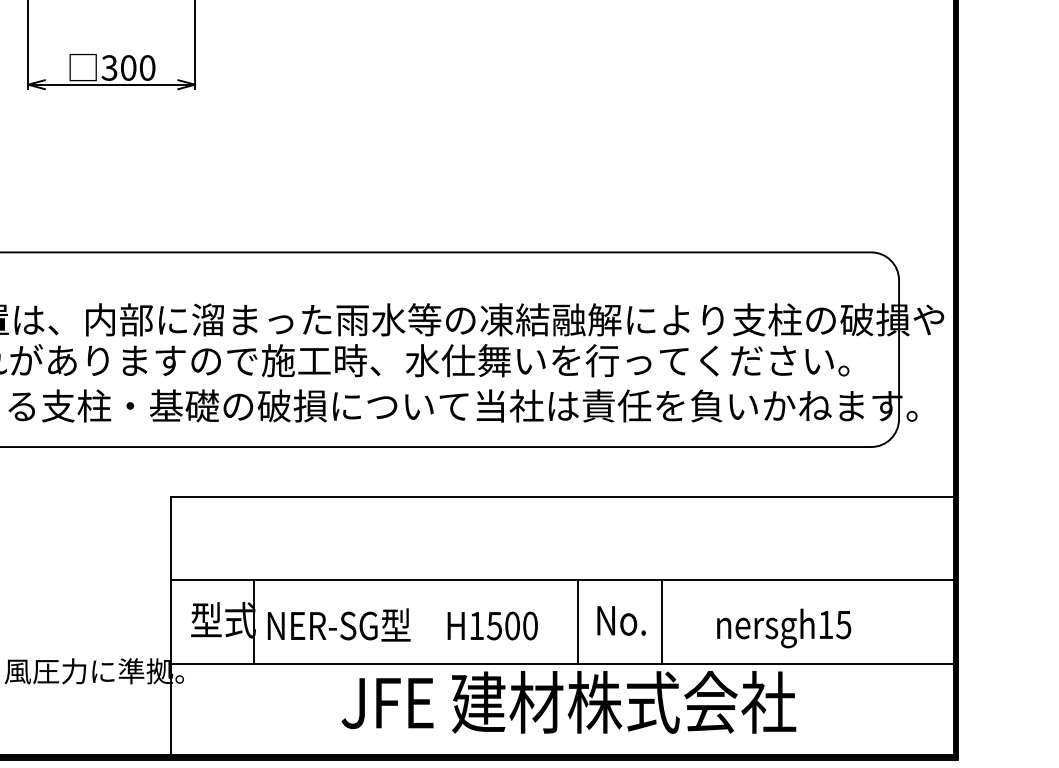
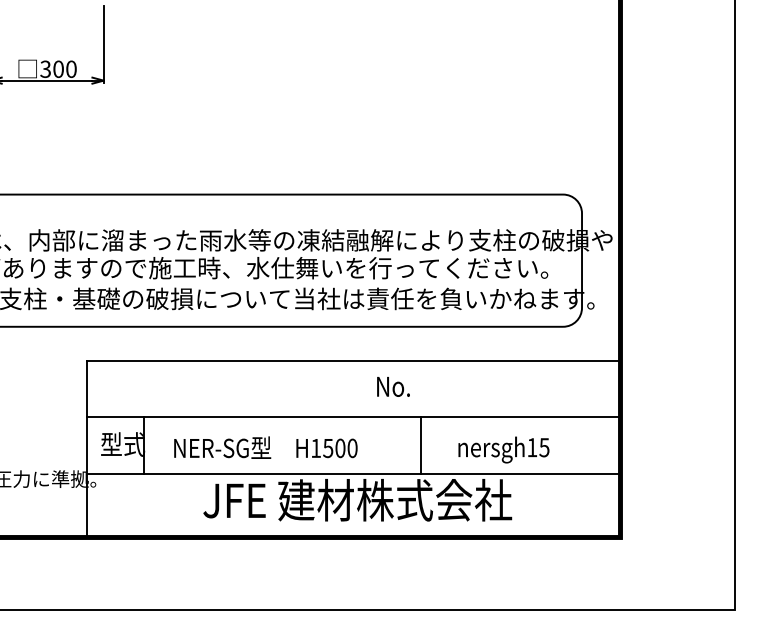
text: (621, 620) -> (393, 386), moved
line: (578, 621) -> (364, 445), removed
text: (402, 624) -> (265, 447), moved

